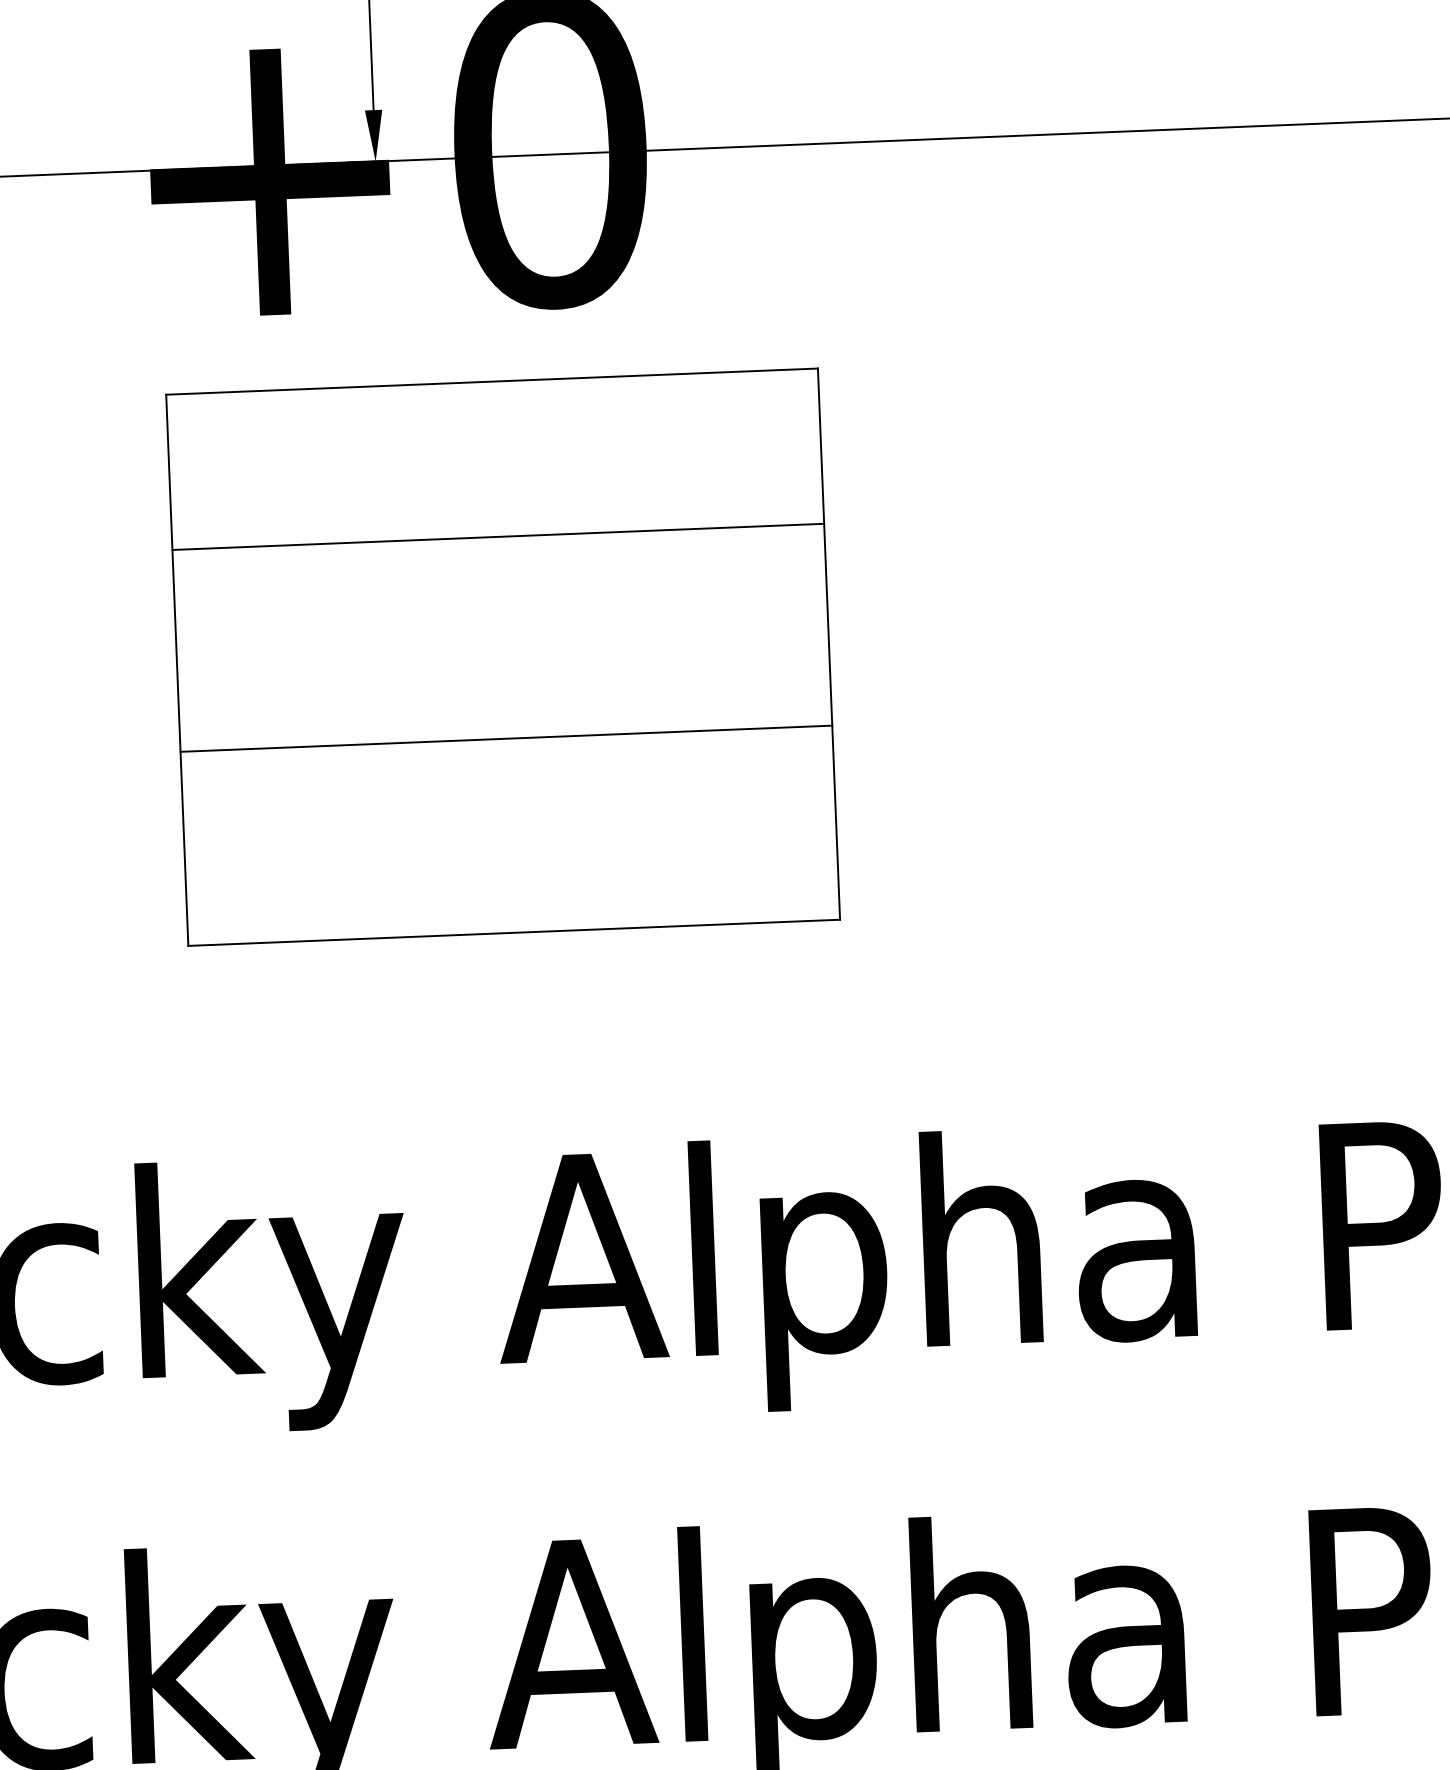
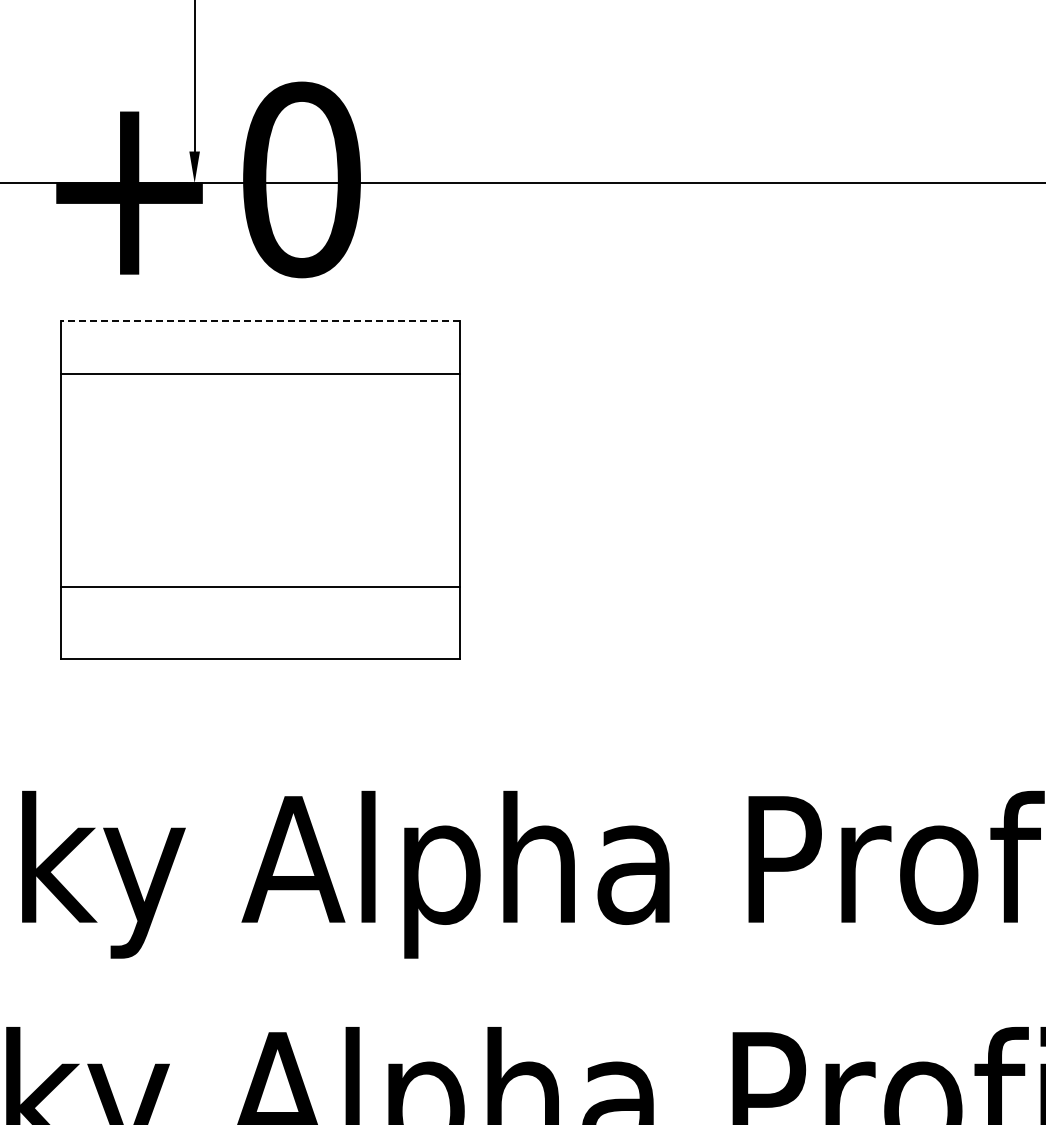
line: (491, 381) -> (260, 320), solid -> dashed
line: (498, 537) -> (260, 374), moved
line: (506, 738) -> (260, 586), moved

